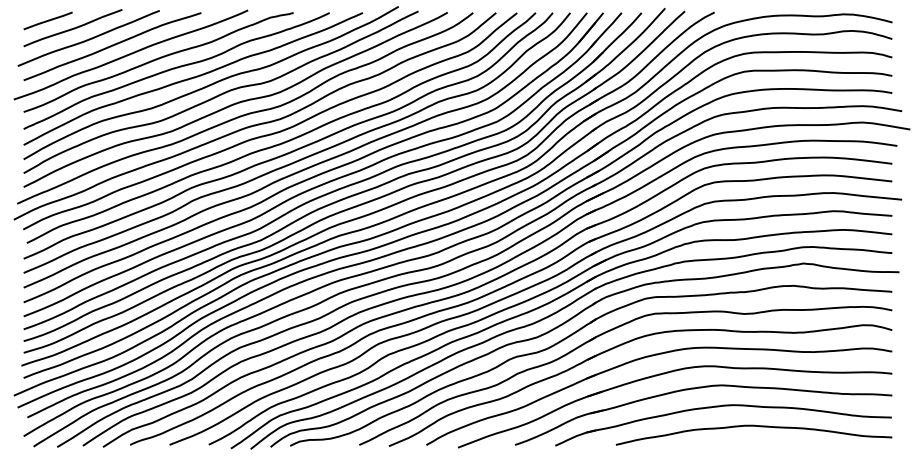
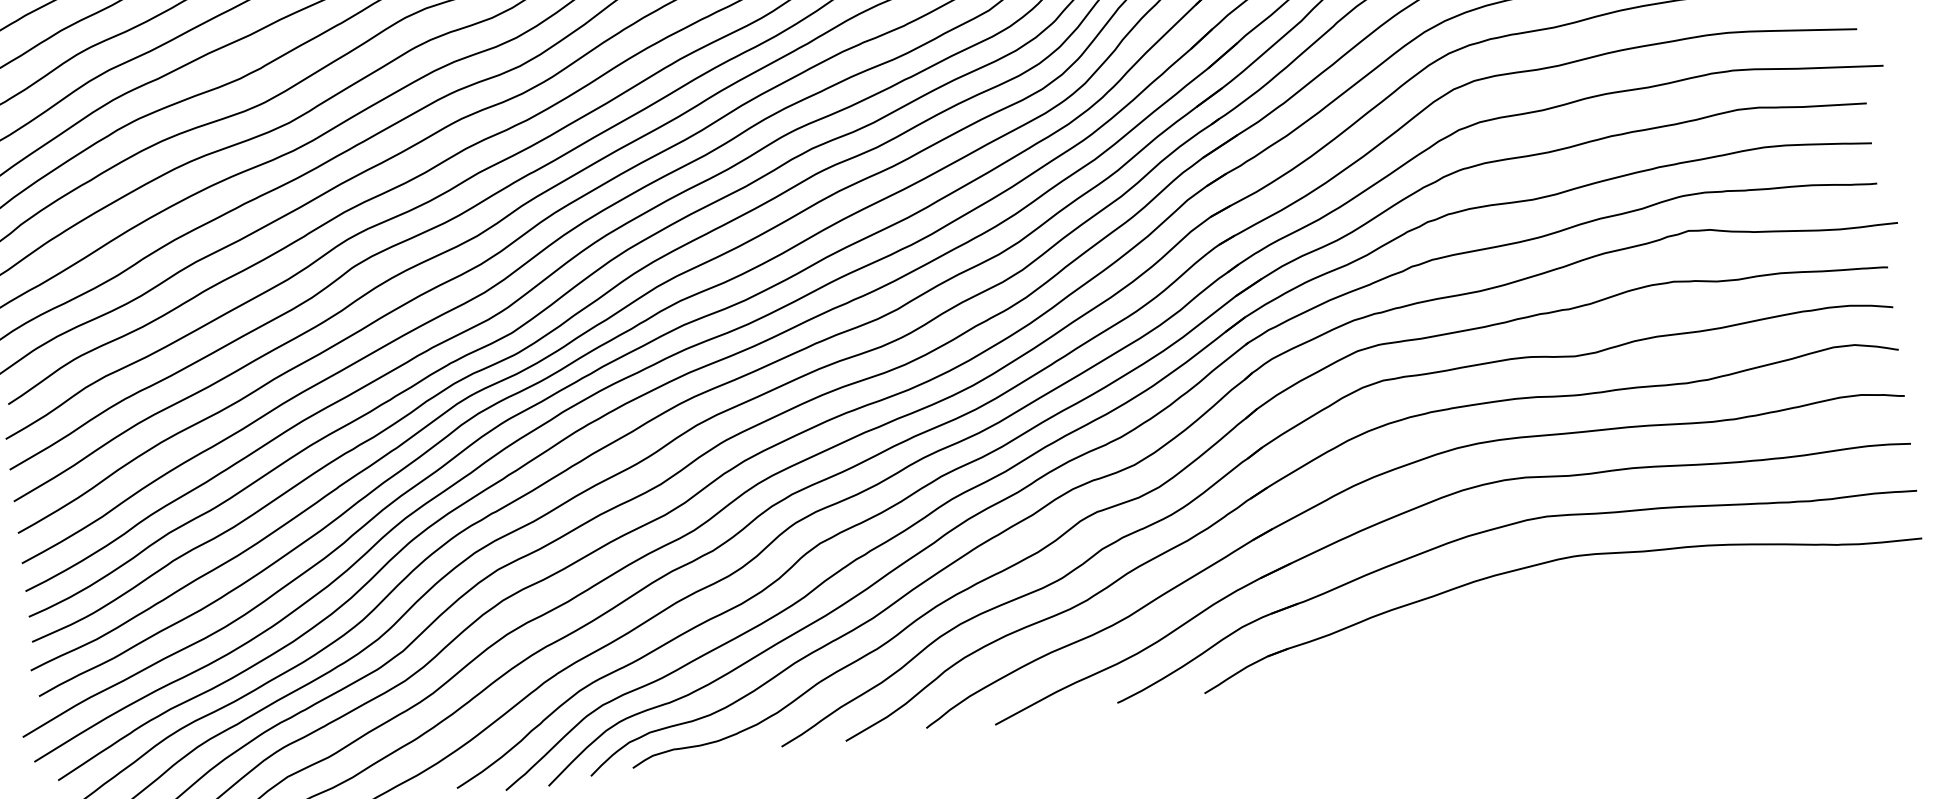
curve: (753, 426) -> (1626, 596), removed

